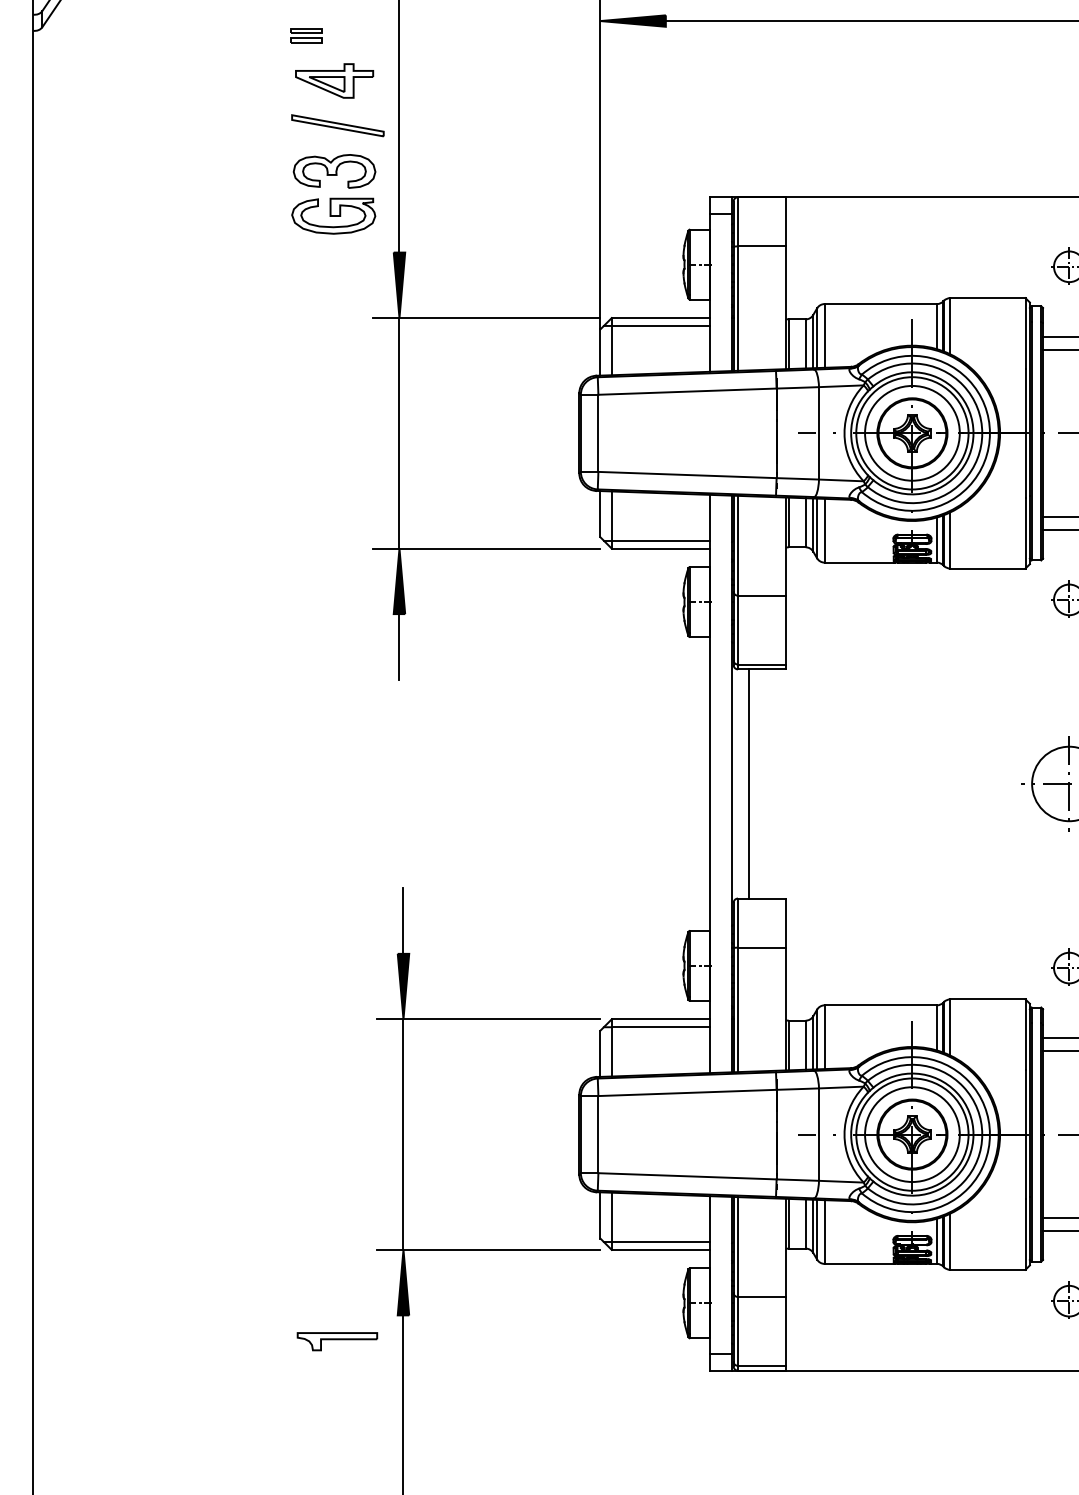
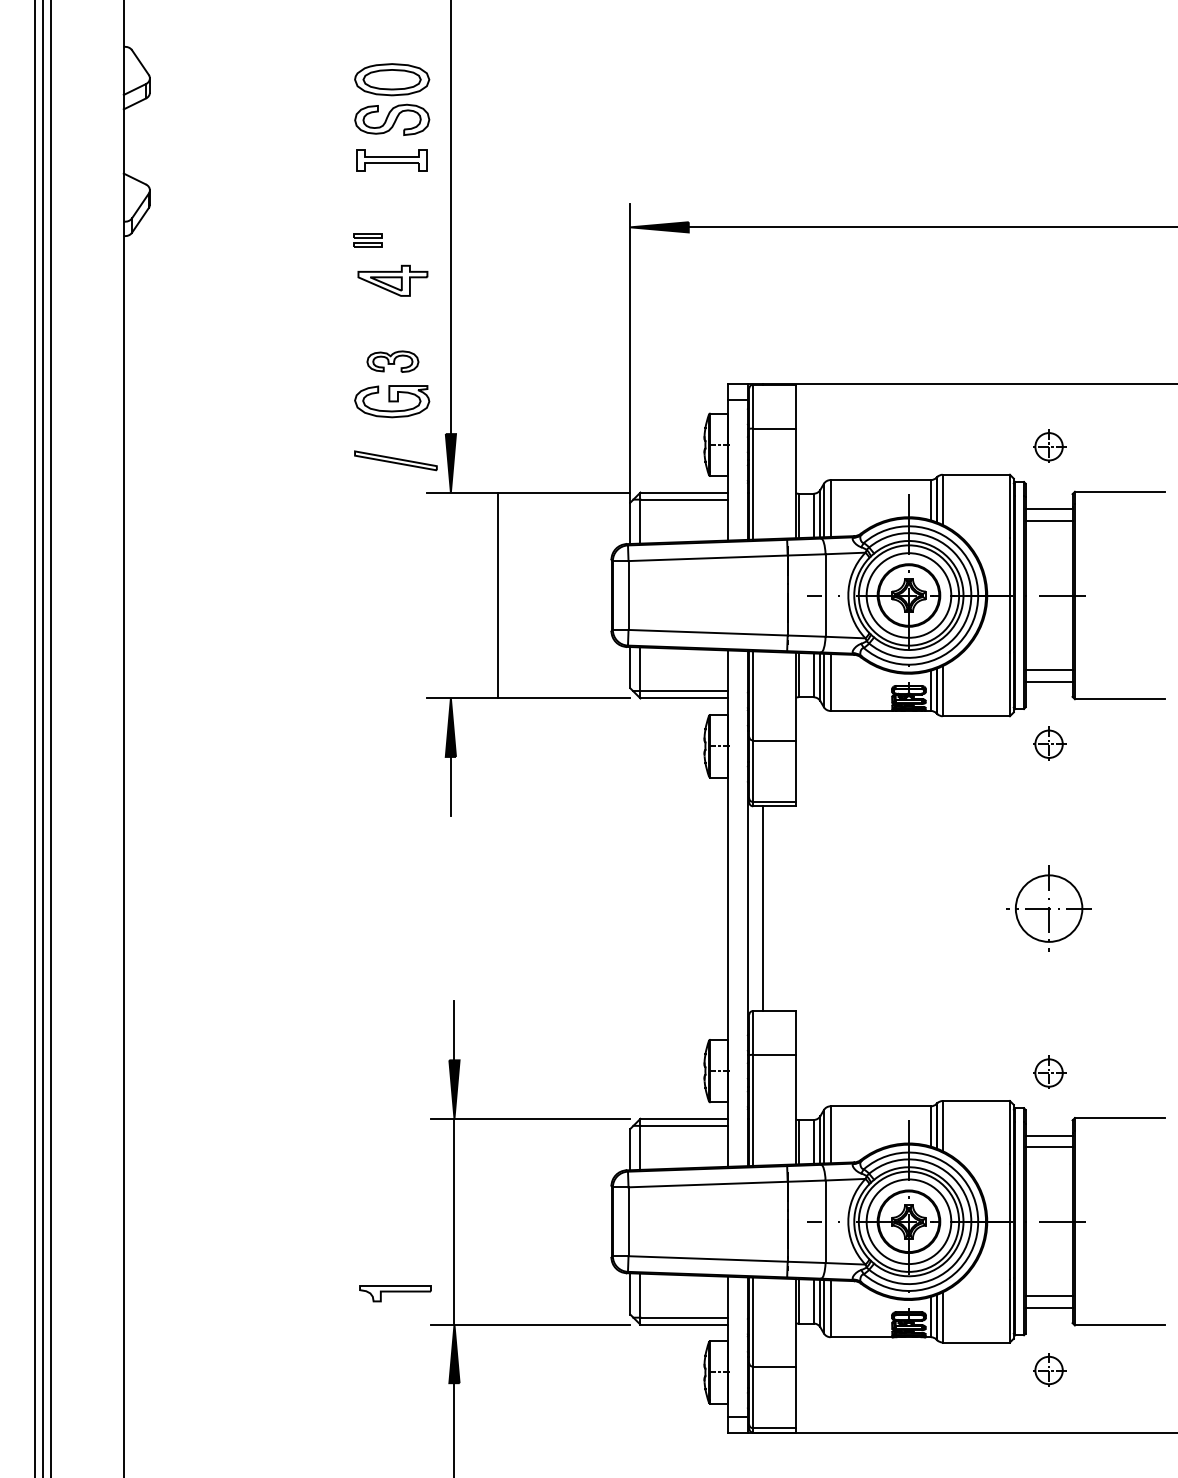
part: (337, 125) -> (395, 460), moved
part: (334, 171) -> (392, 361), size x0.7
line: (399, 433) -> (497, 595), moved
part: (337, 1341) -> (395, 1293), moved

